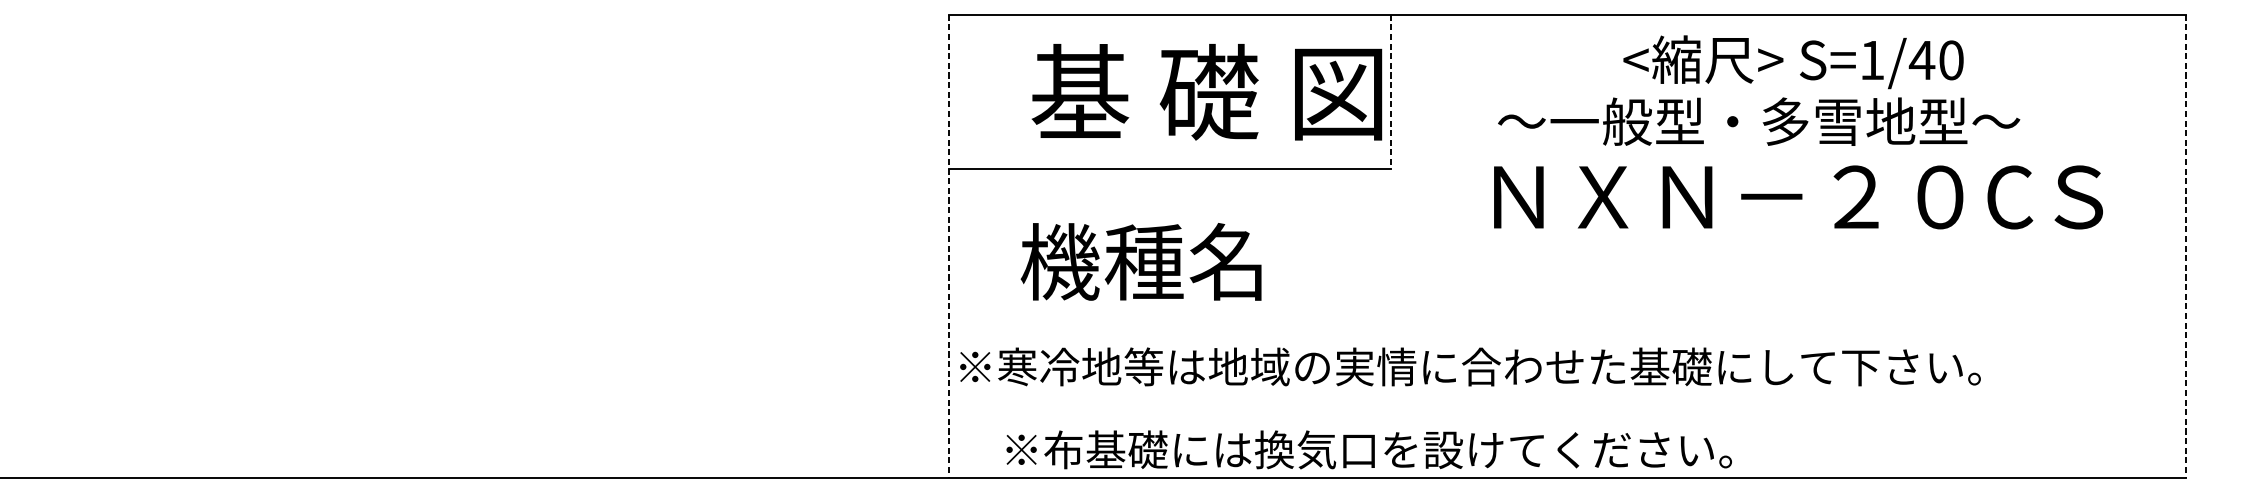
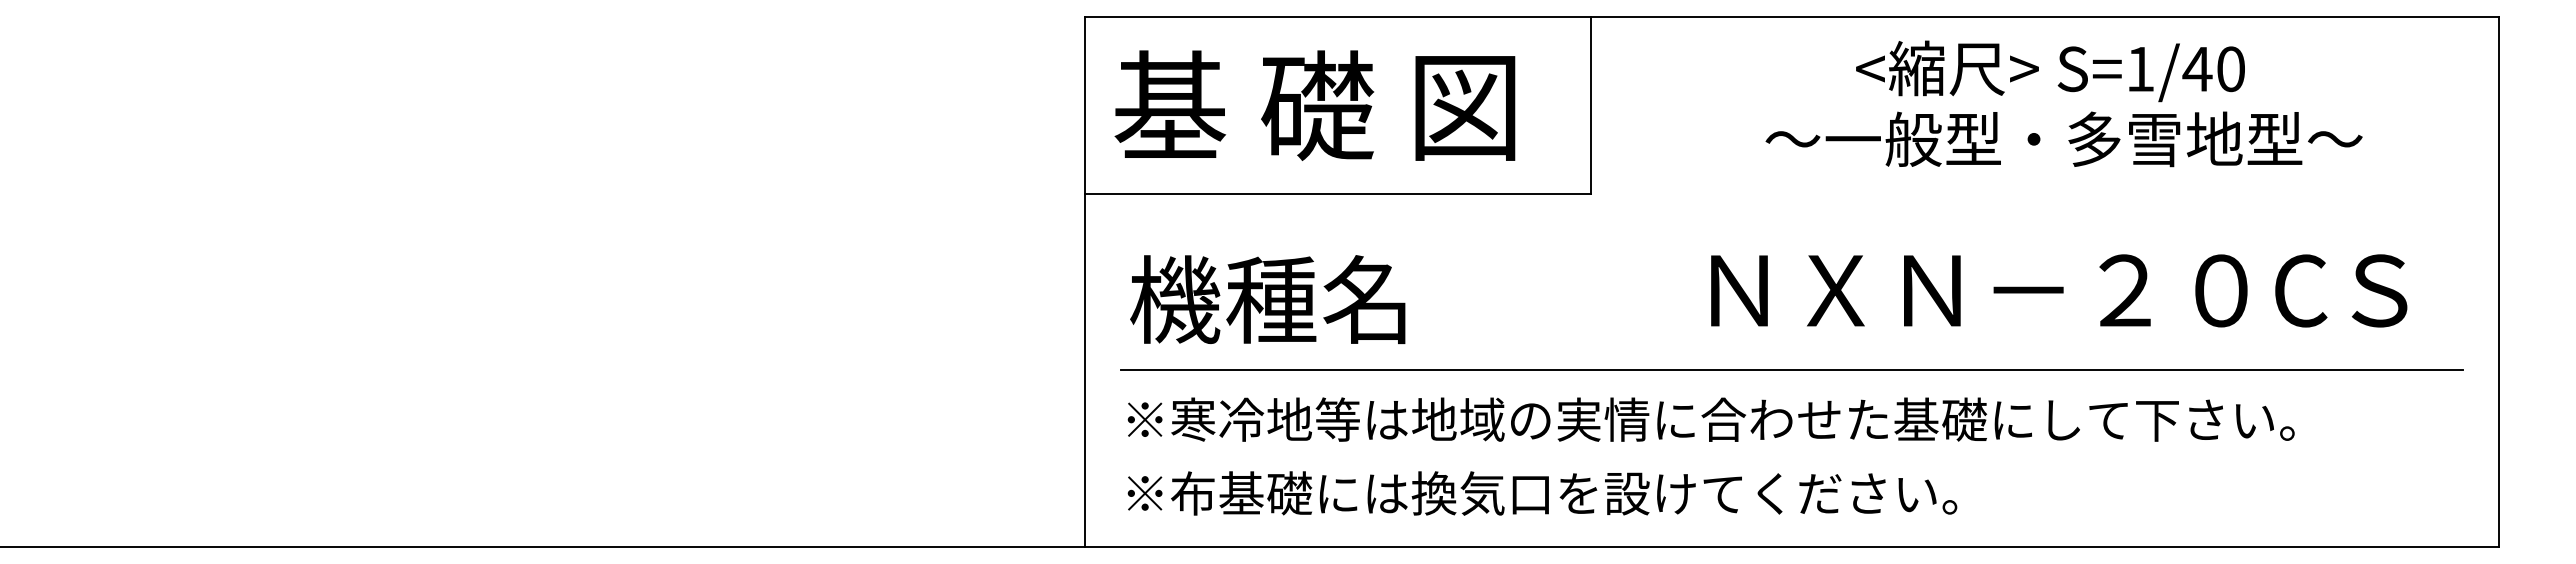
text: (1206, 92) -> (1314, 105), moved
line: (1391, 92) -> (1590, 105), dashed -> solid
text: (1758, 121) -> (2063, 139), moved
text: (1798, 197) -> (2059, 290), moved
line: (949, 246) -> (1085, 282), dashed -> solid
line: (2185, 246) -> (2498, 282), dashed -> solid
text: (1140, 261) -> (1267, 299), moved
line: (1566, 323) -> (1791, 370), added
text: (1469, 366) -> (1710, 419), moved
text: (1369, 449) -> (1542, 493), moved

